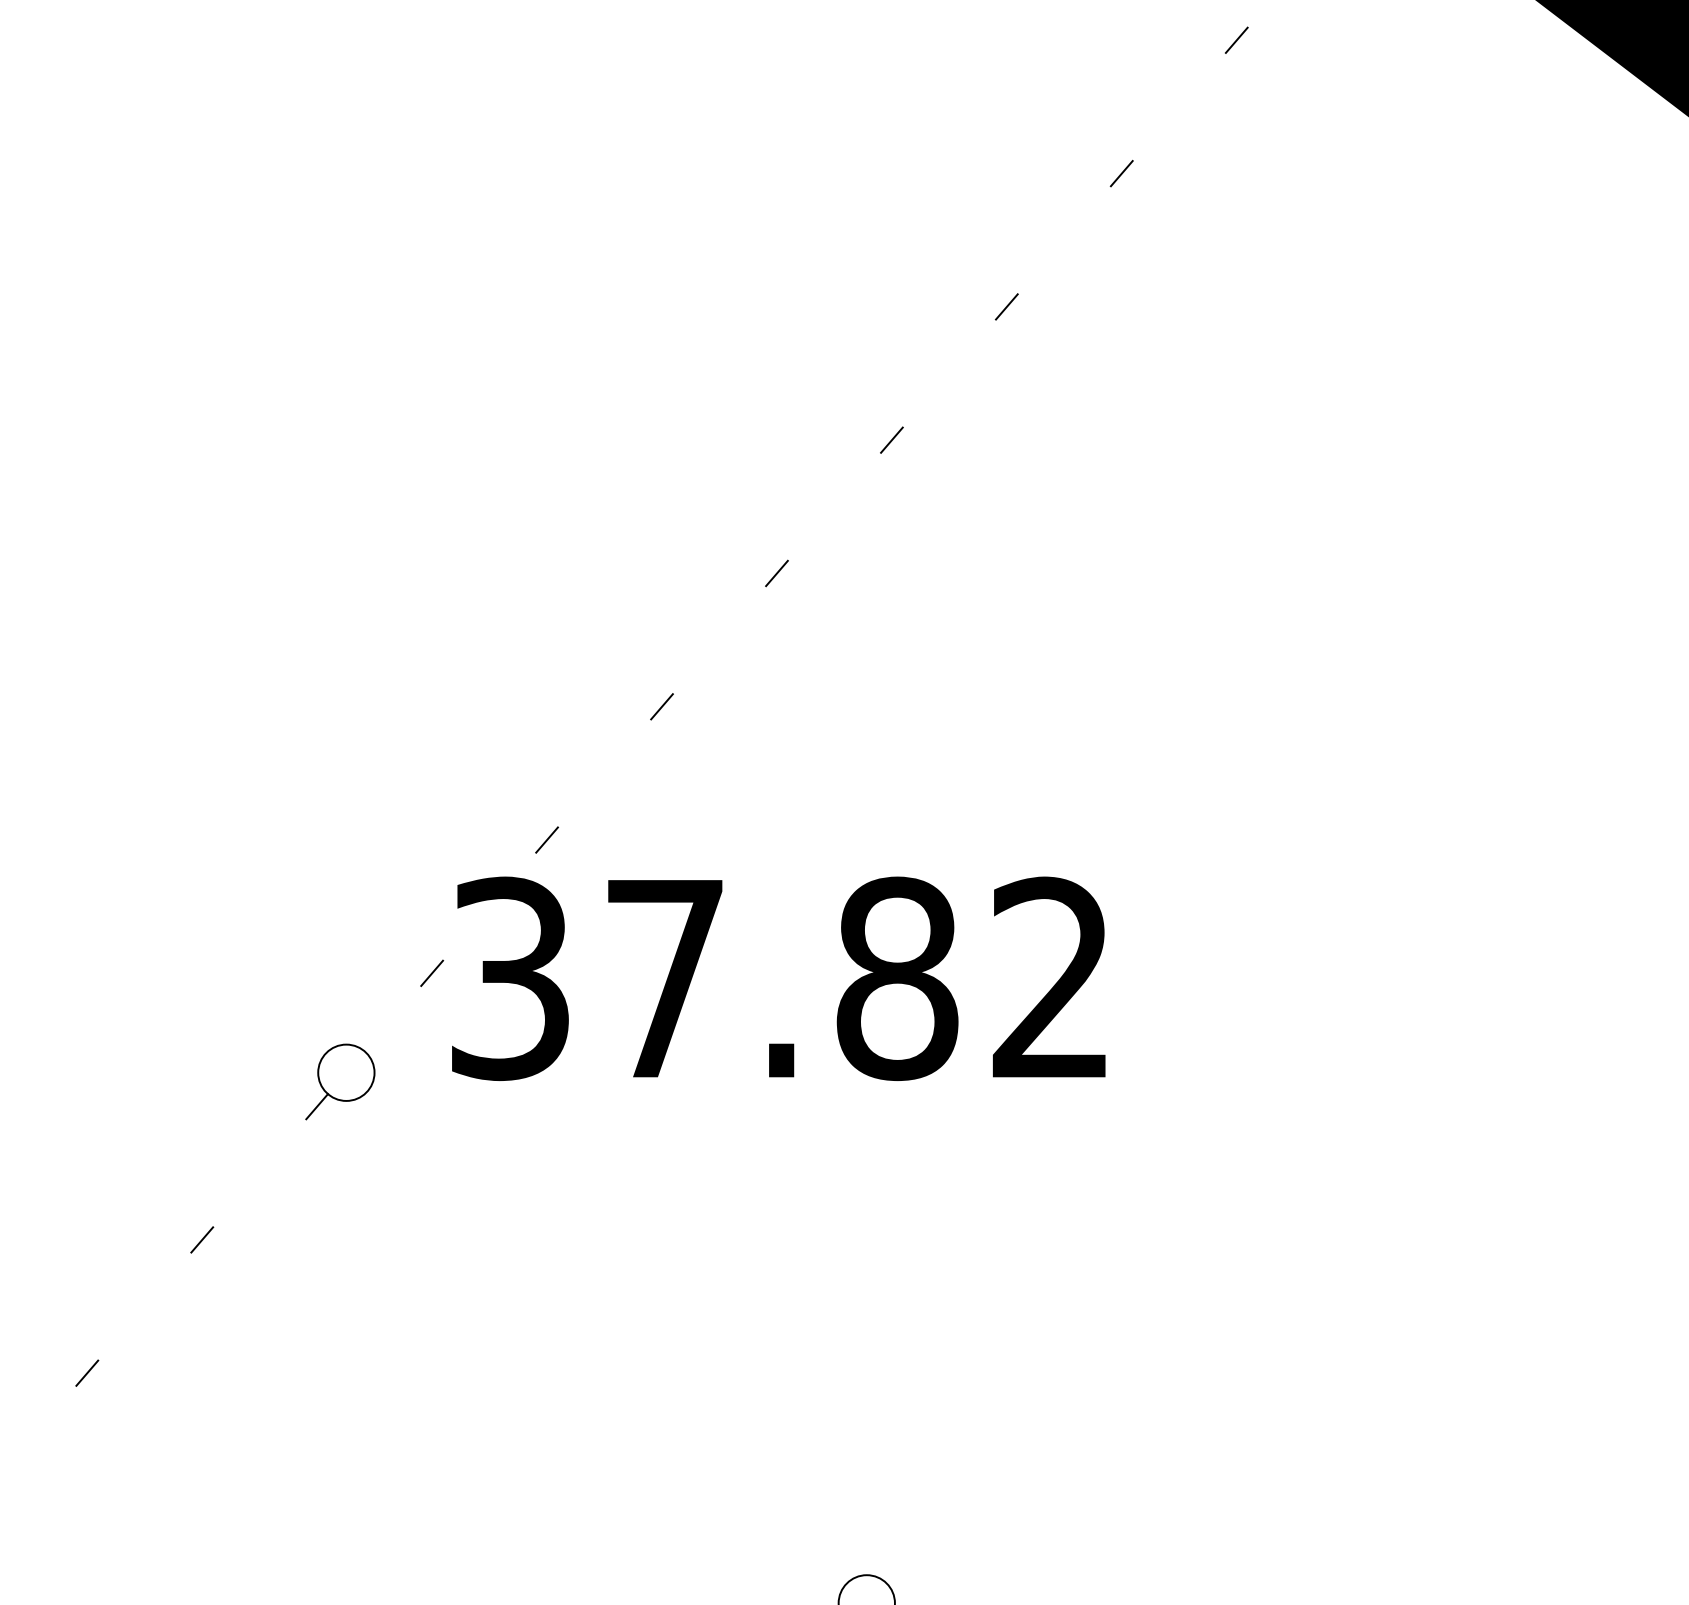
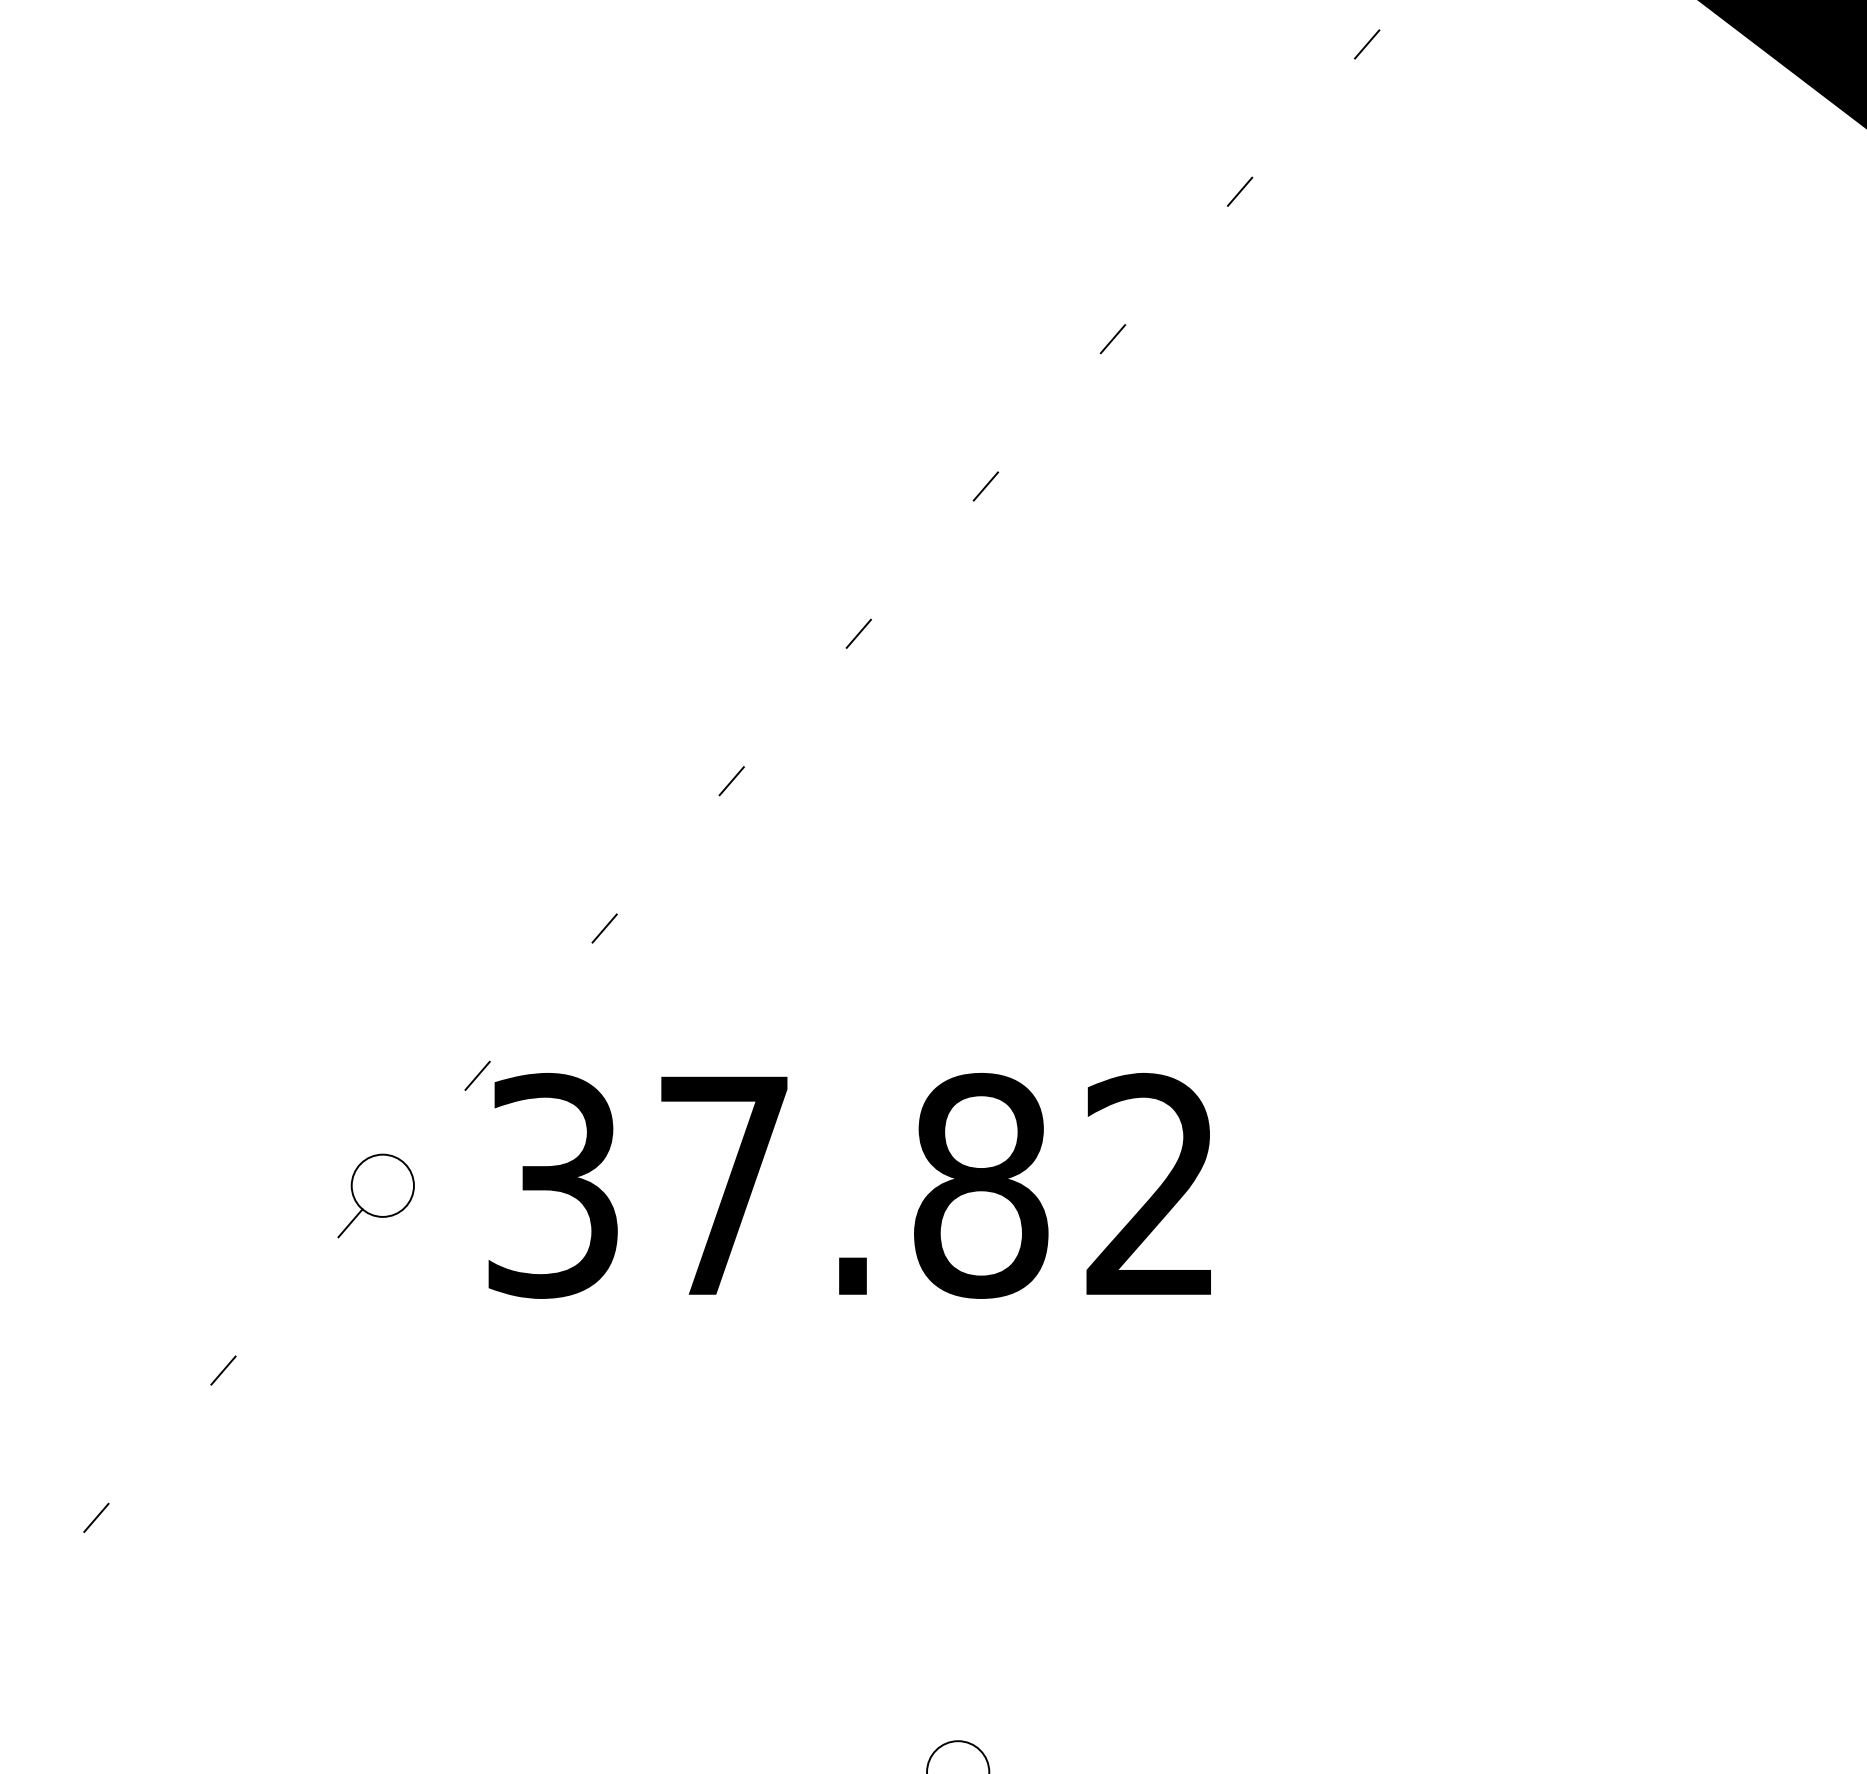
text: (778, 978) -> (849, 1185), moved

